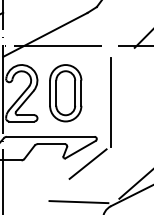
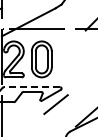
line: (110, 102) -> (70, 65), removed
line: (51, 137) -> (32, 87), solid -> dashed
line: (77, 201) -> (49, 128), removed

